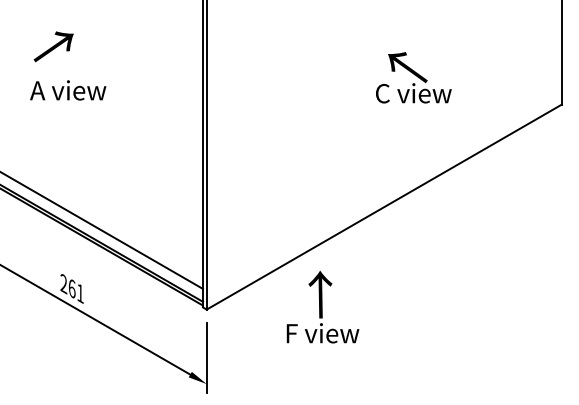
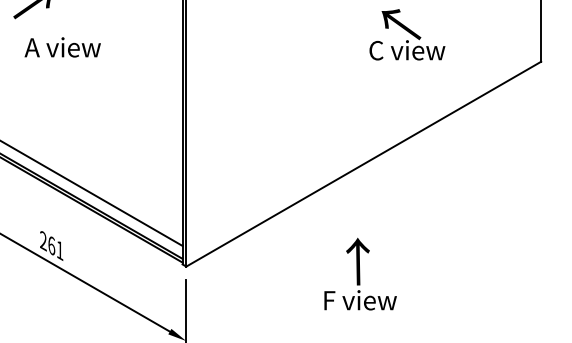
text: (413, 77) -> (407, 34), moved
text: (68, 90) -> (63, 47), moved
text: (322, 306) -> (360, 273), moved

